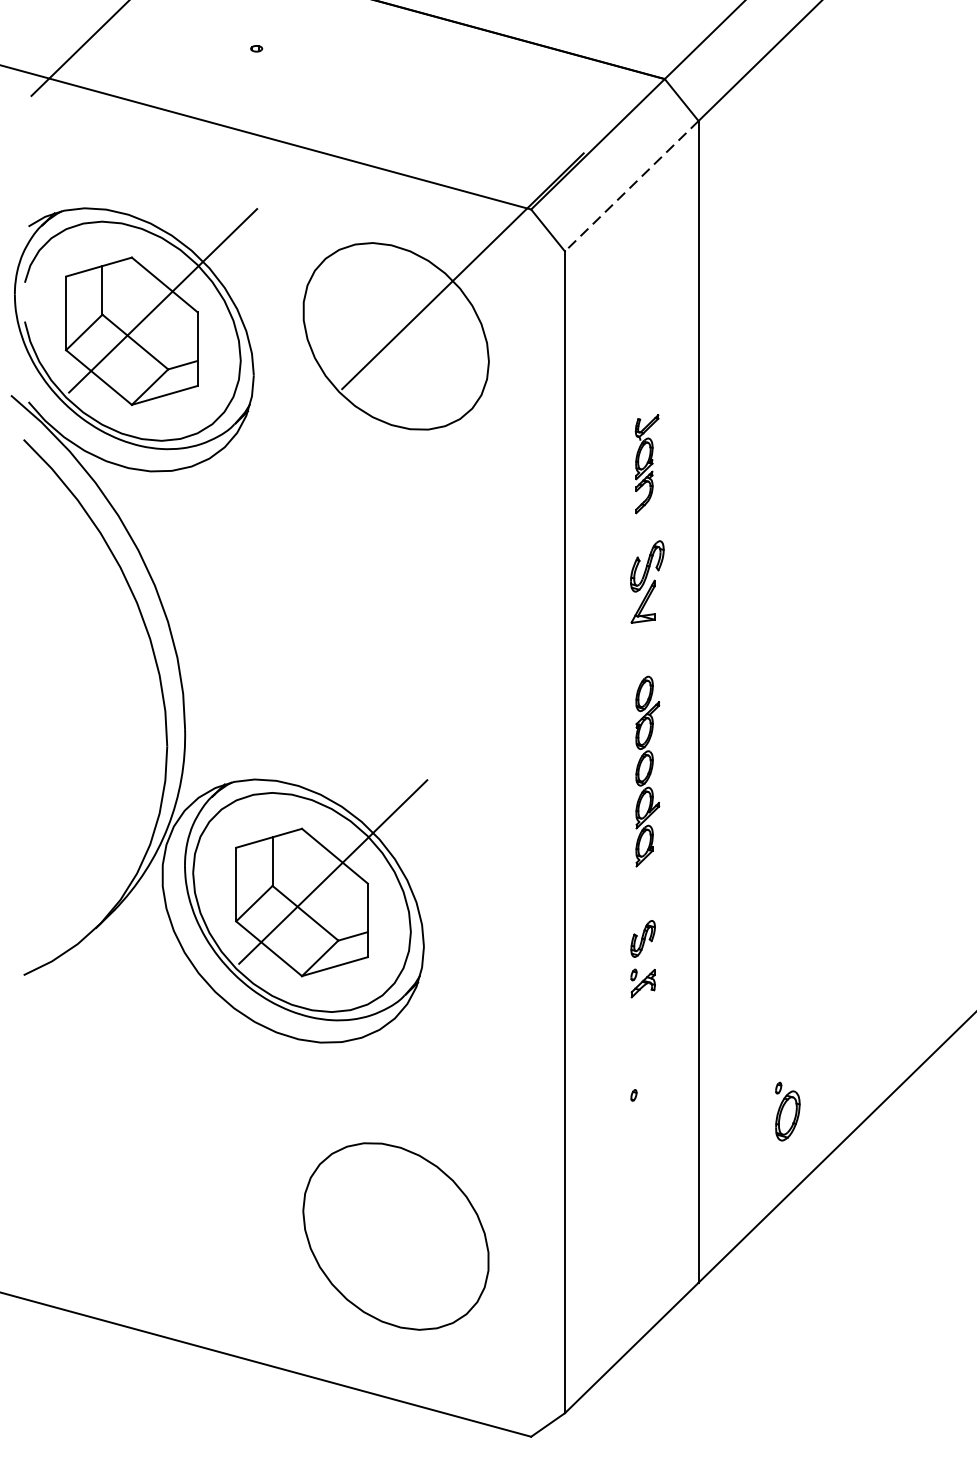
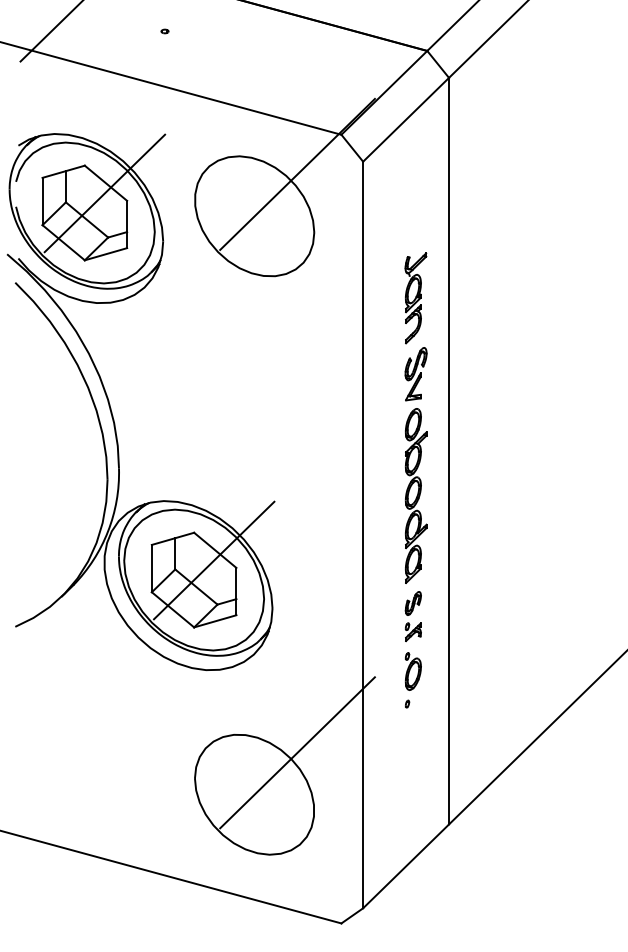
line: (632, 185) -> (406, 119), dashed -> solid
part: (646, 464) -> (415, 298), size x1.43
part: (648, 770) -> (416, 495), size x1.43
part: (788, 1111) -> (413, 671), moved
line: (462, 1170) -> (297, 752), added

